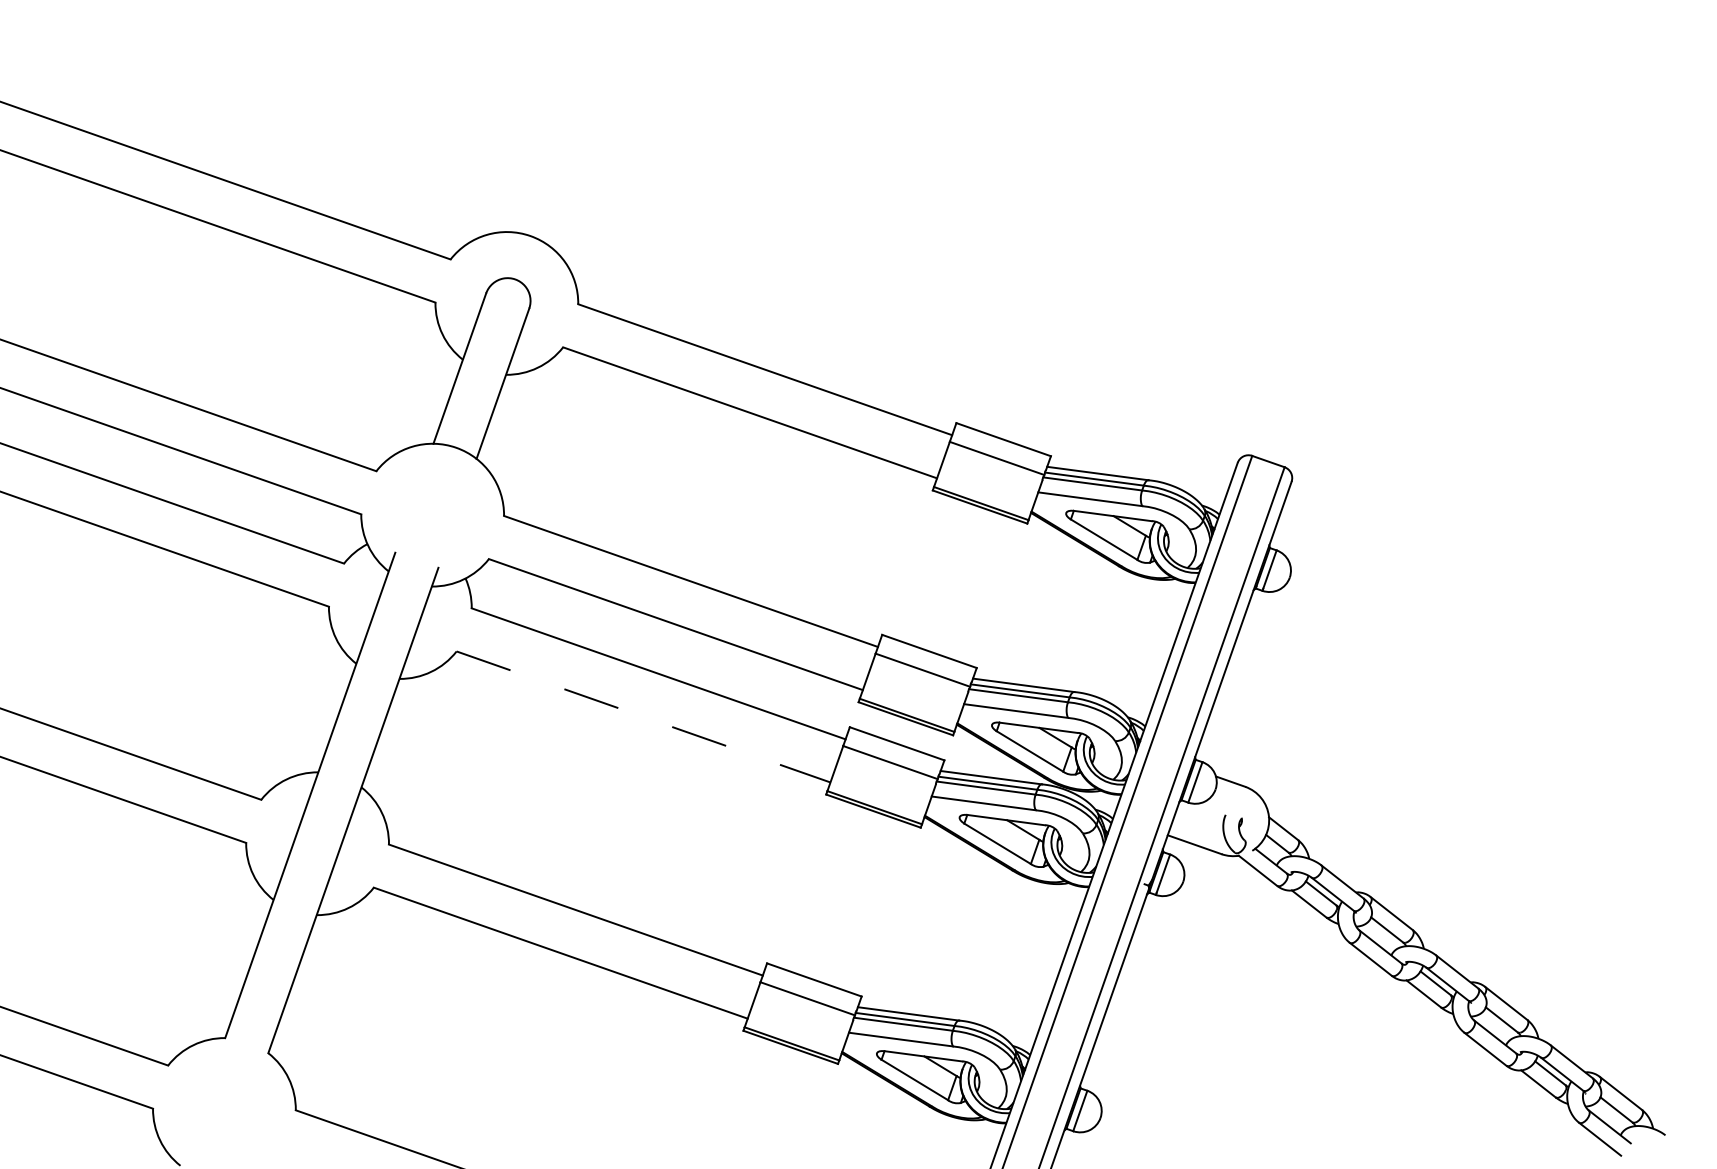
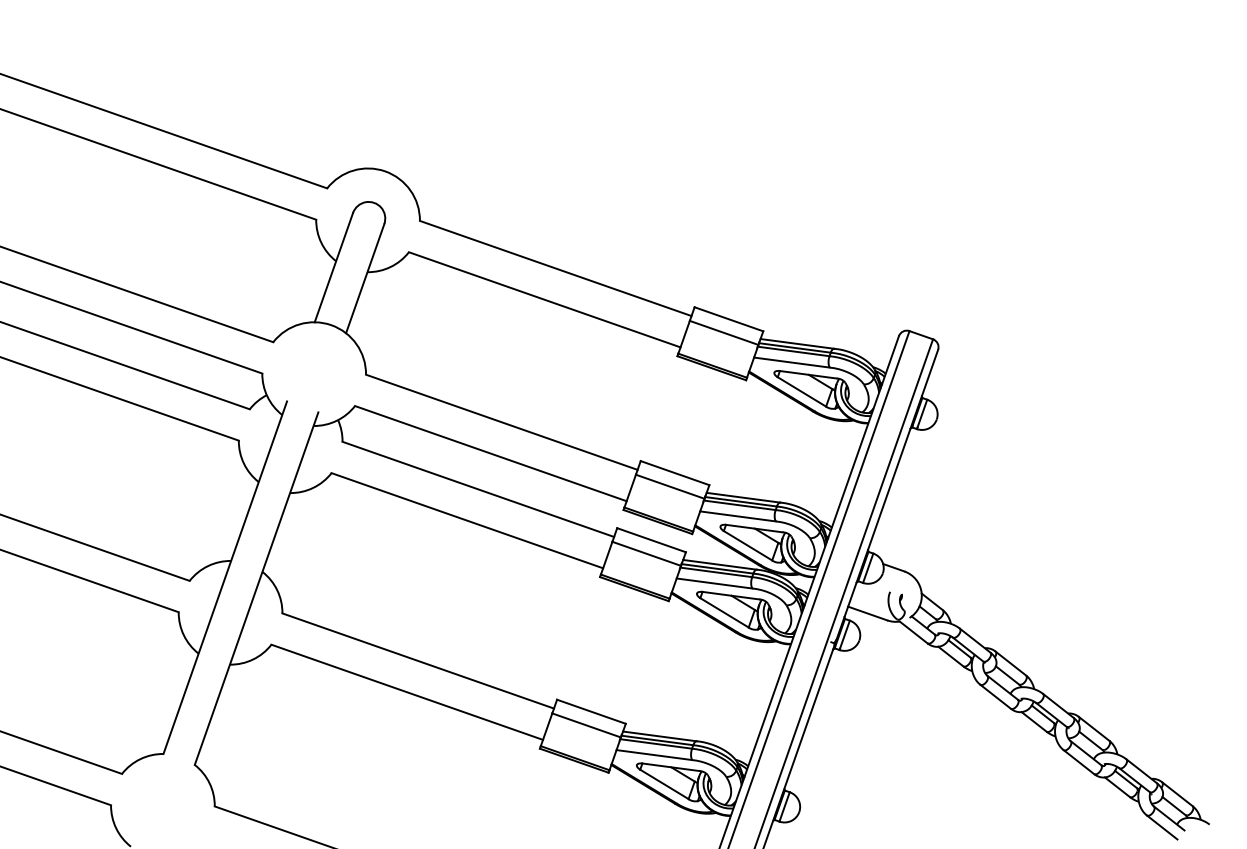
line: (644, 717) -> (468, 521), dashed -> solid

